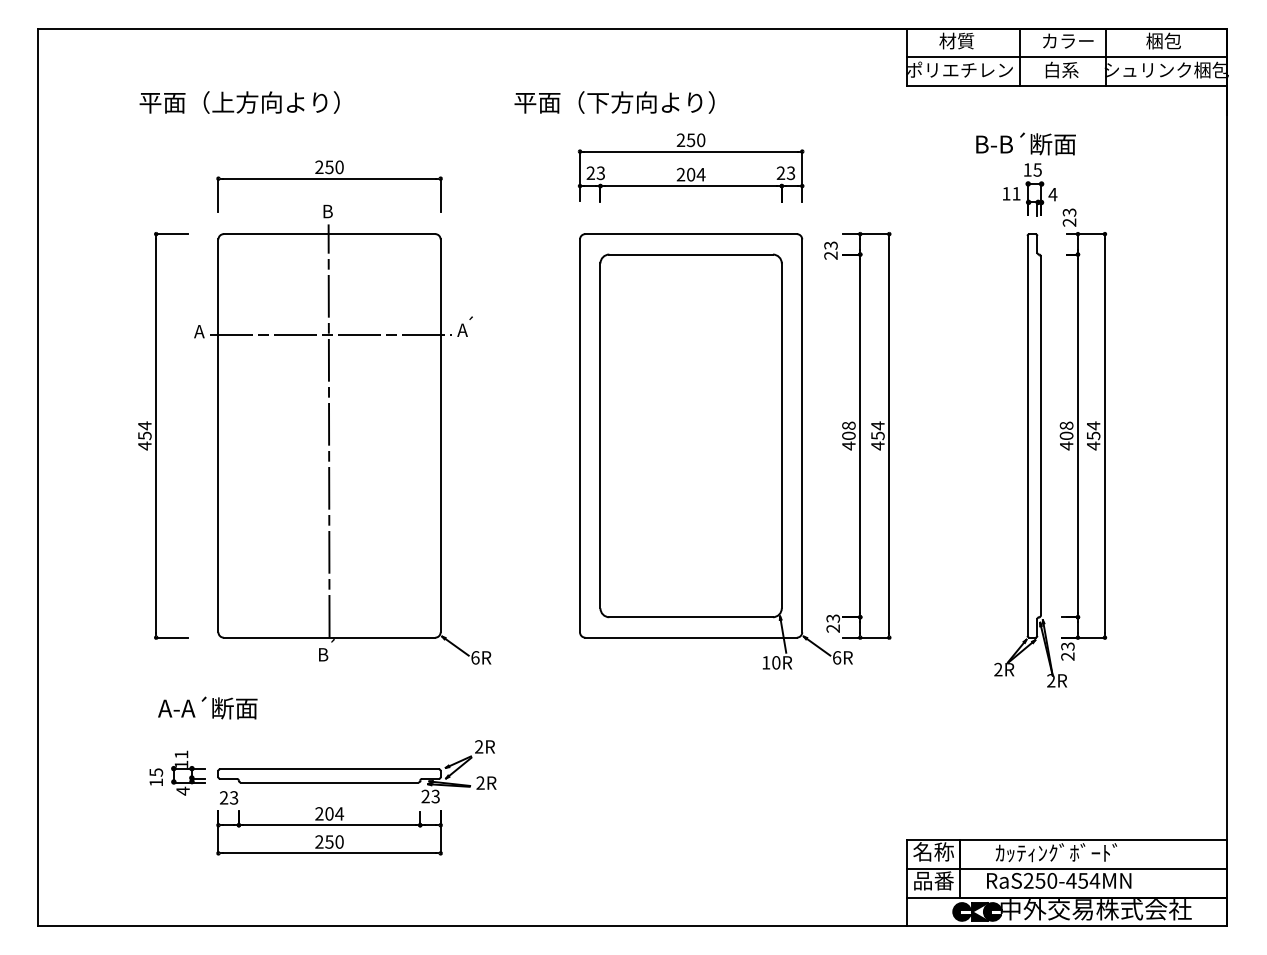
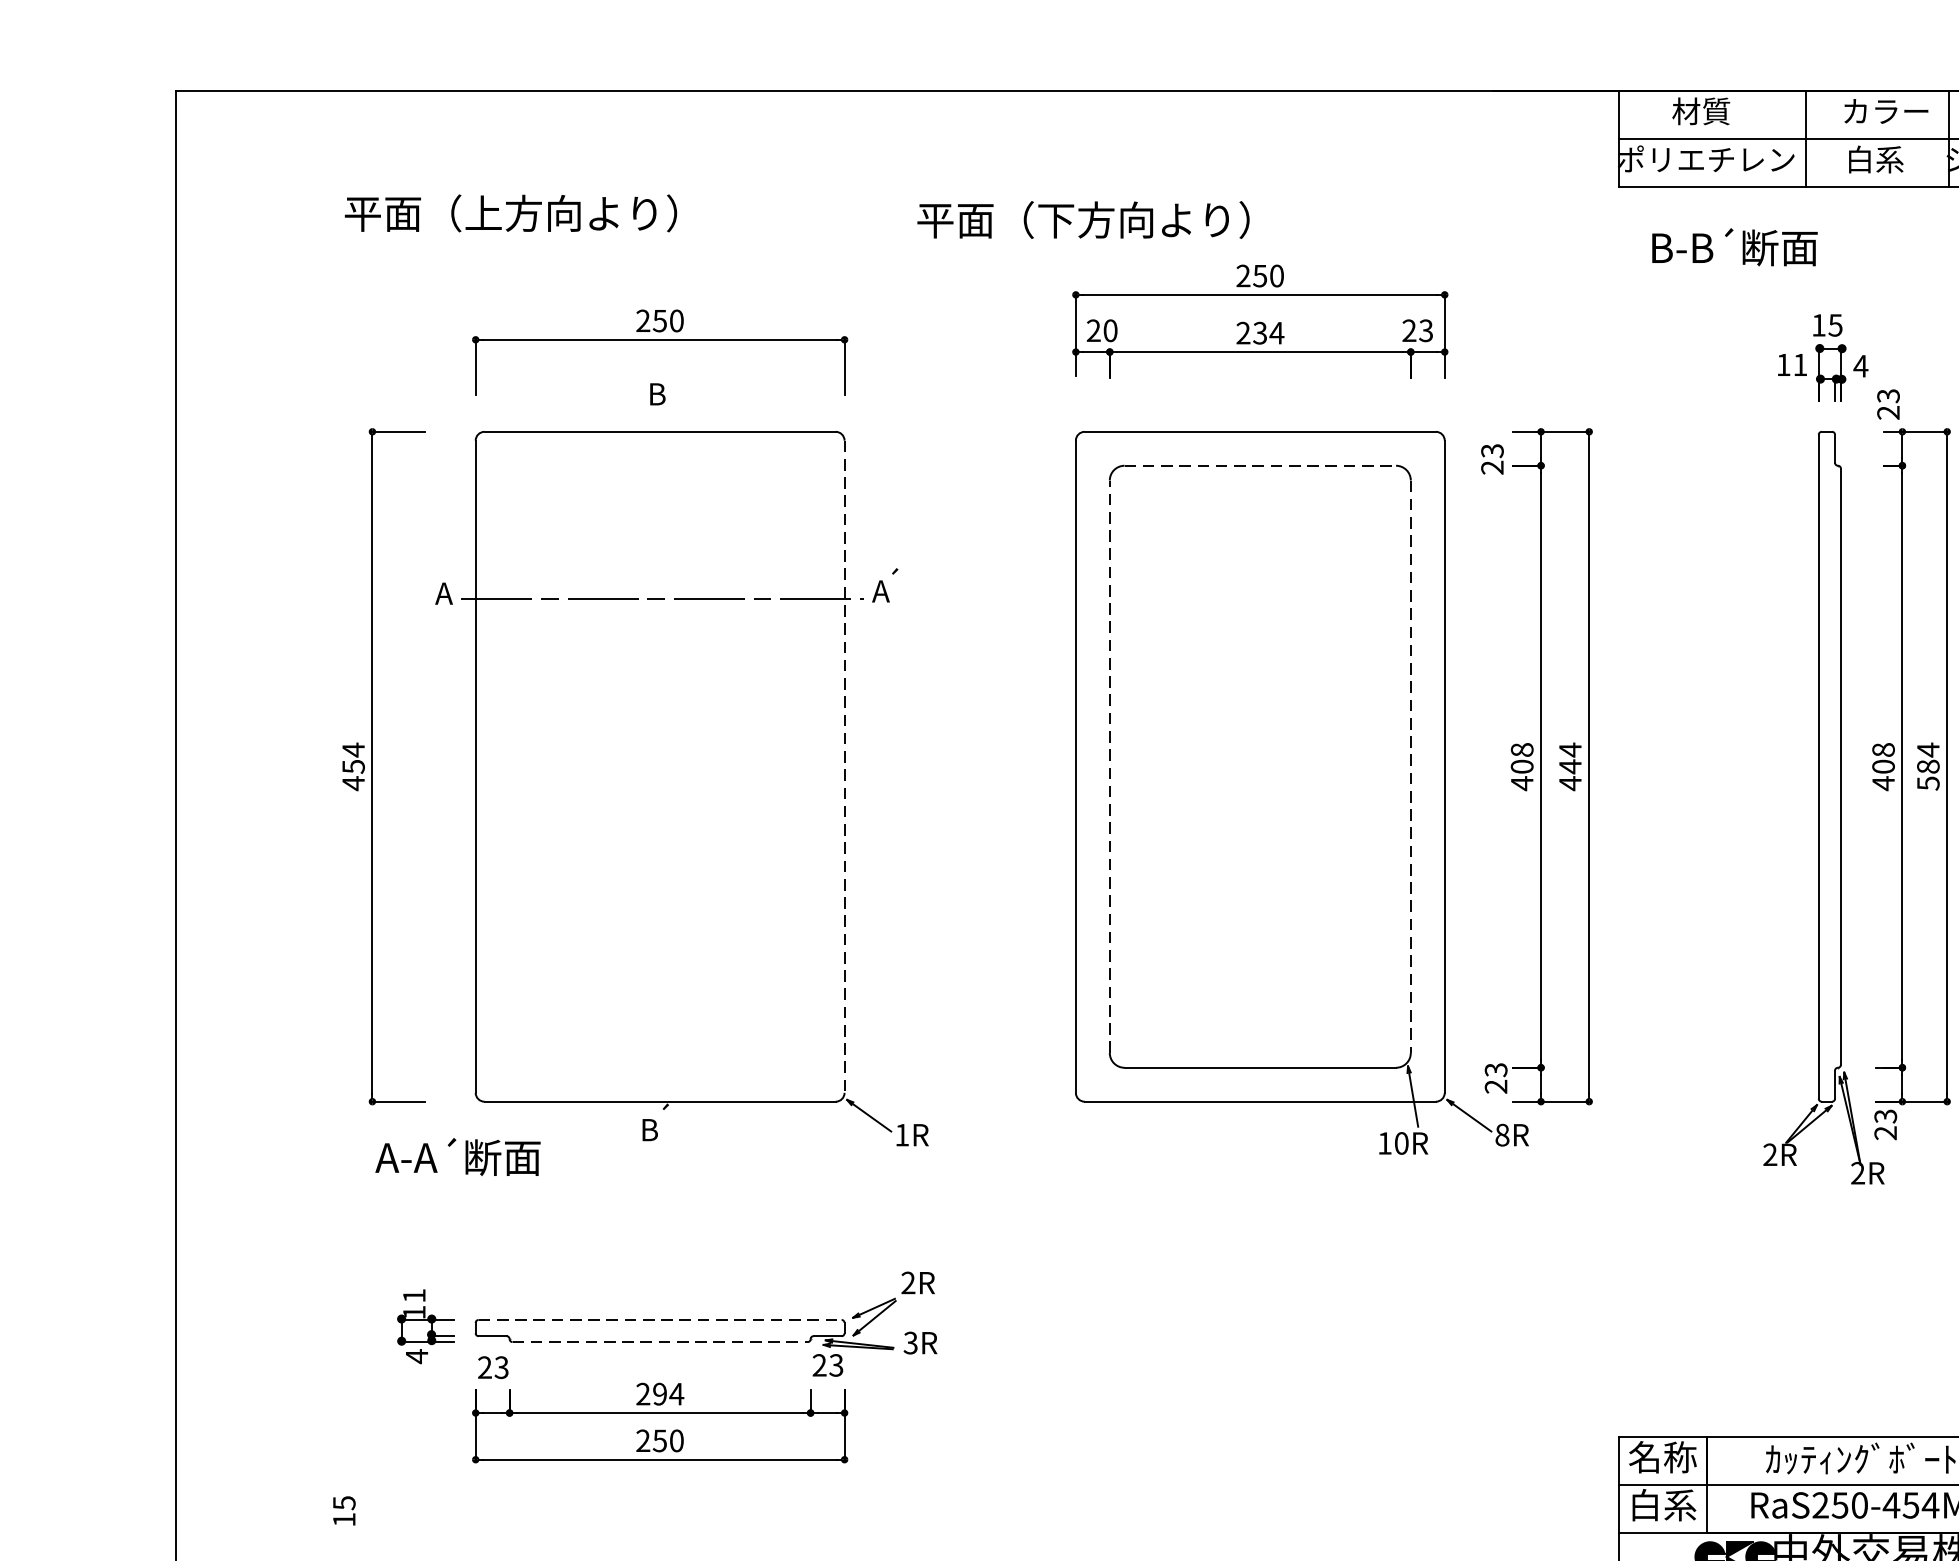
text: (614, 102) -> (1083, 219), moved
text: (1025, 143) -> (1733, 246), moved
text: (600, 172) -> (1109, 329), 23 -> 20
text: (690, 174) -> (1259, 332), 204 -> 234
line: (691, 254) -> (1260, 465), solid -> dashed
line: (328, 430) -> (658, 757), removed
line: (600, 435) -> (1109, 766), solid -> dashed
text: (877, 435) -> (1569, 766), 454 -> 444
line: (440, 436) -> (844, 767), solid -> dashed
line: (781, 436) -> (1410, 767), solid -> dashed
text: (1093, 440) -> (1928, 774), 454 -> 584
text: (475, 657) -> (902, 1134), 6R -> 1R
text: (836, 657) -> (1501, 1134), 6R -> 8R
text: (207, 707) -> (457, 1156), moved
line: (330, 769) -> (661, 1320), solid -> dashed
text: (156, 776) -> (344, 1509), moved
line: (329, 782) -> (660, 1342), solid -> dashed
text: (480, 782) -> (910, 1342), 2R -> 3R
text: (329, 813) -> (660, 1393), 204 -> 294
text: (933, 880) -> (1662, 1504), 品番 -> 白系

